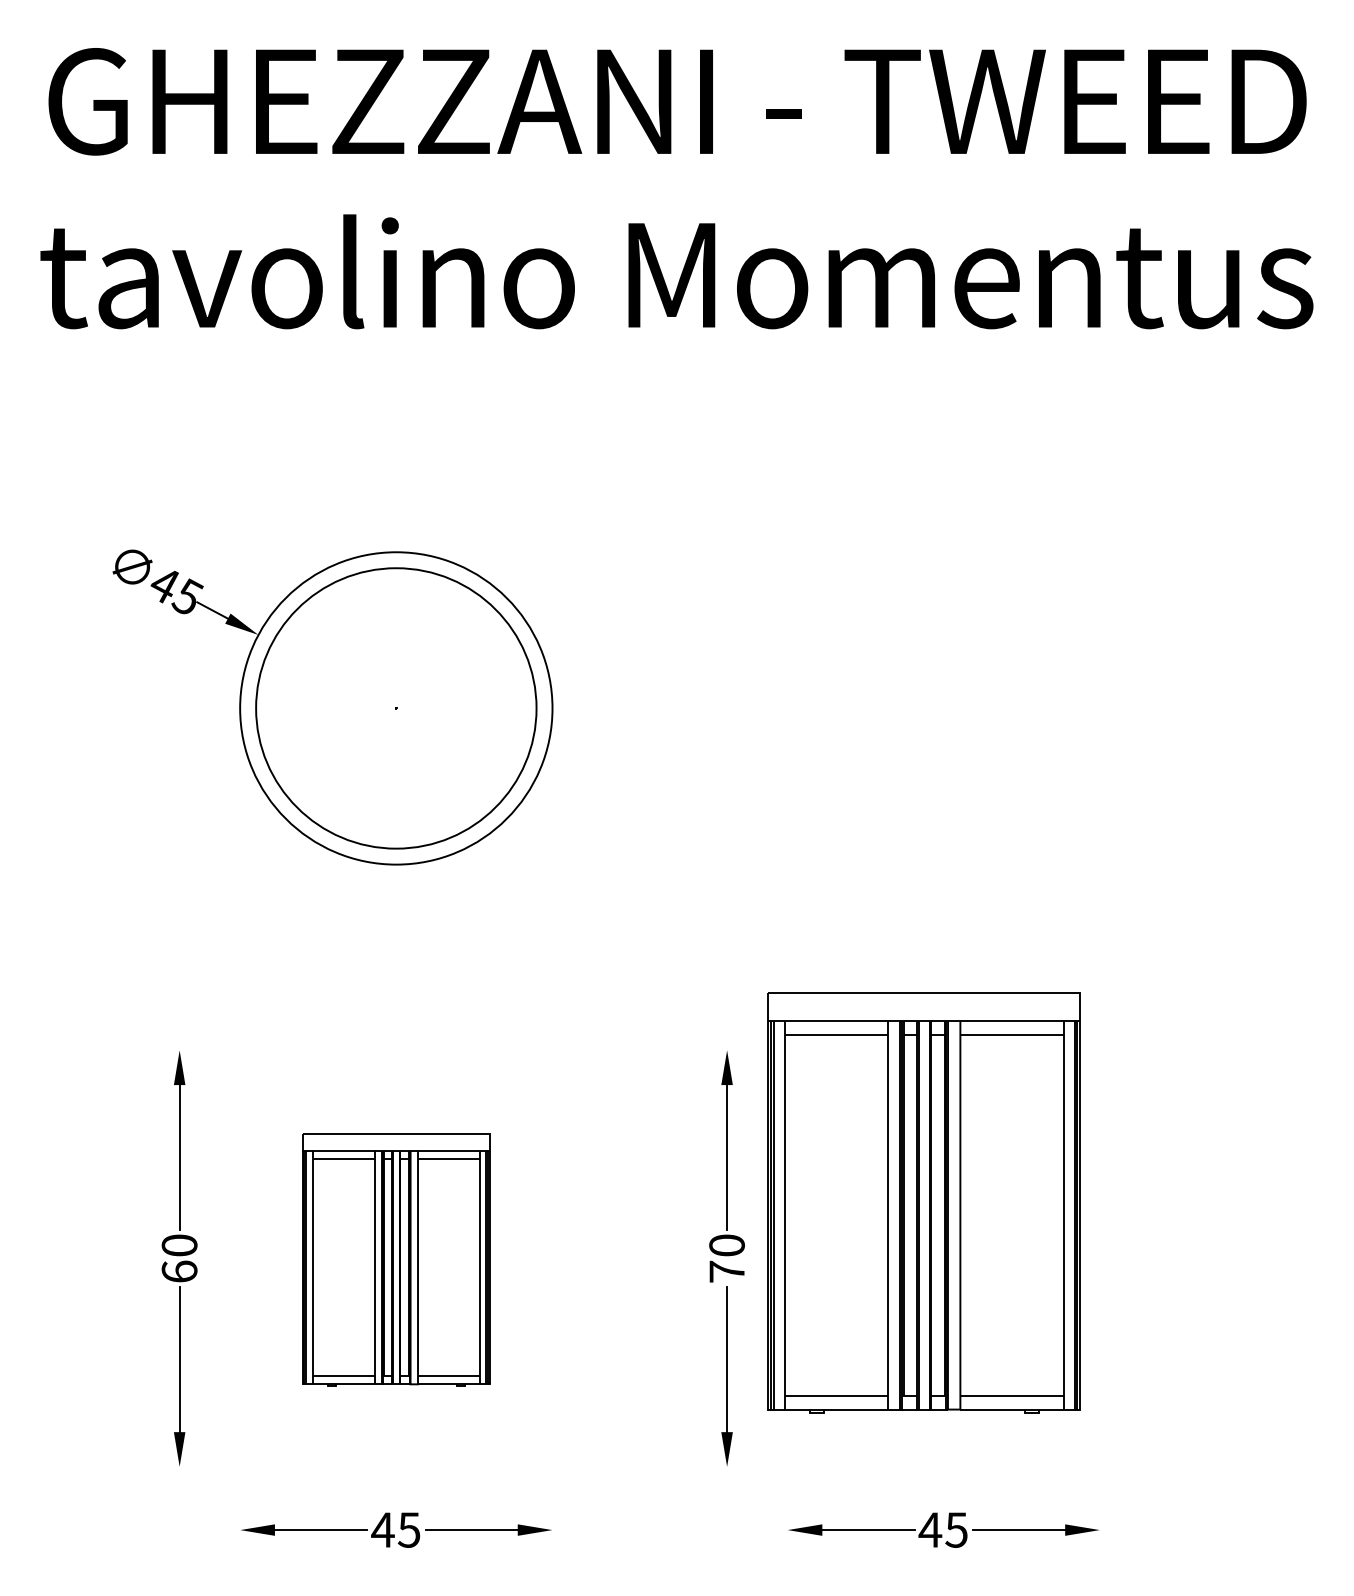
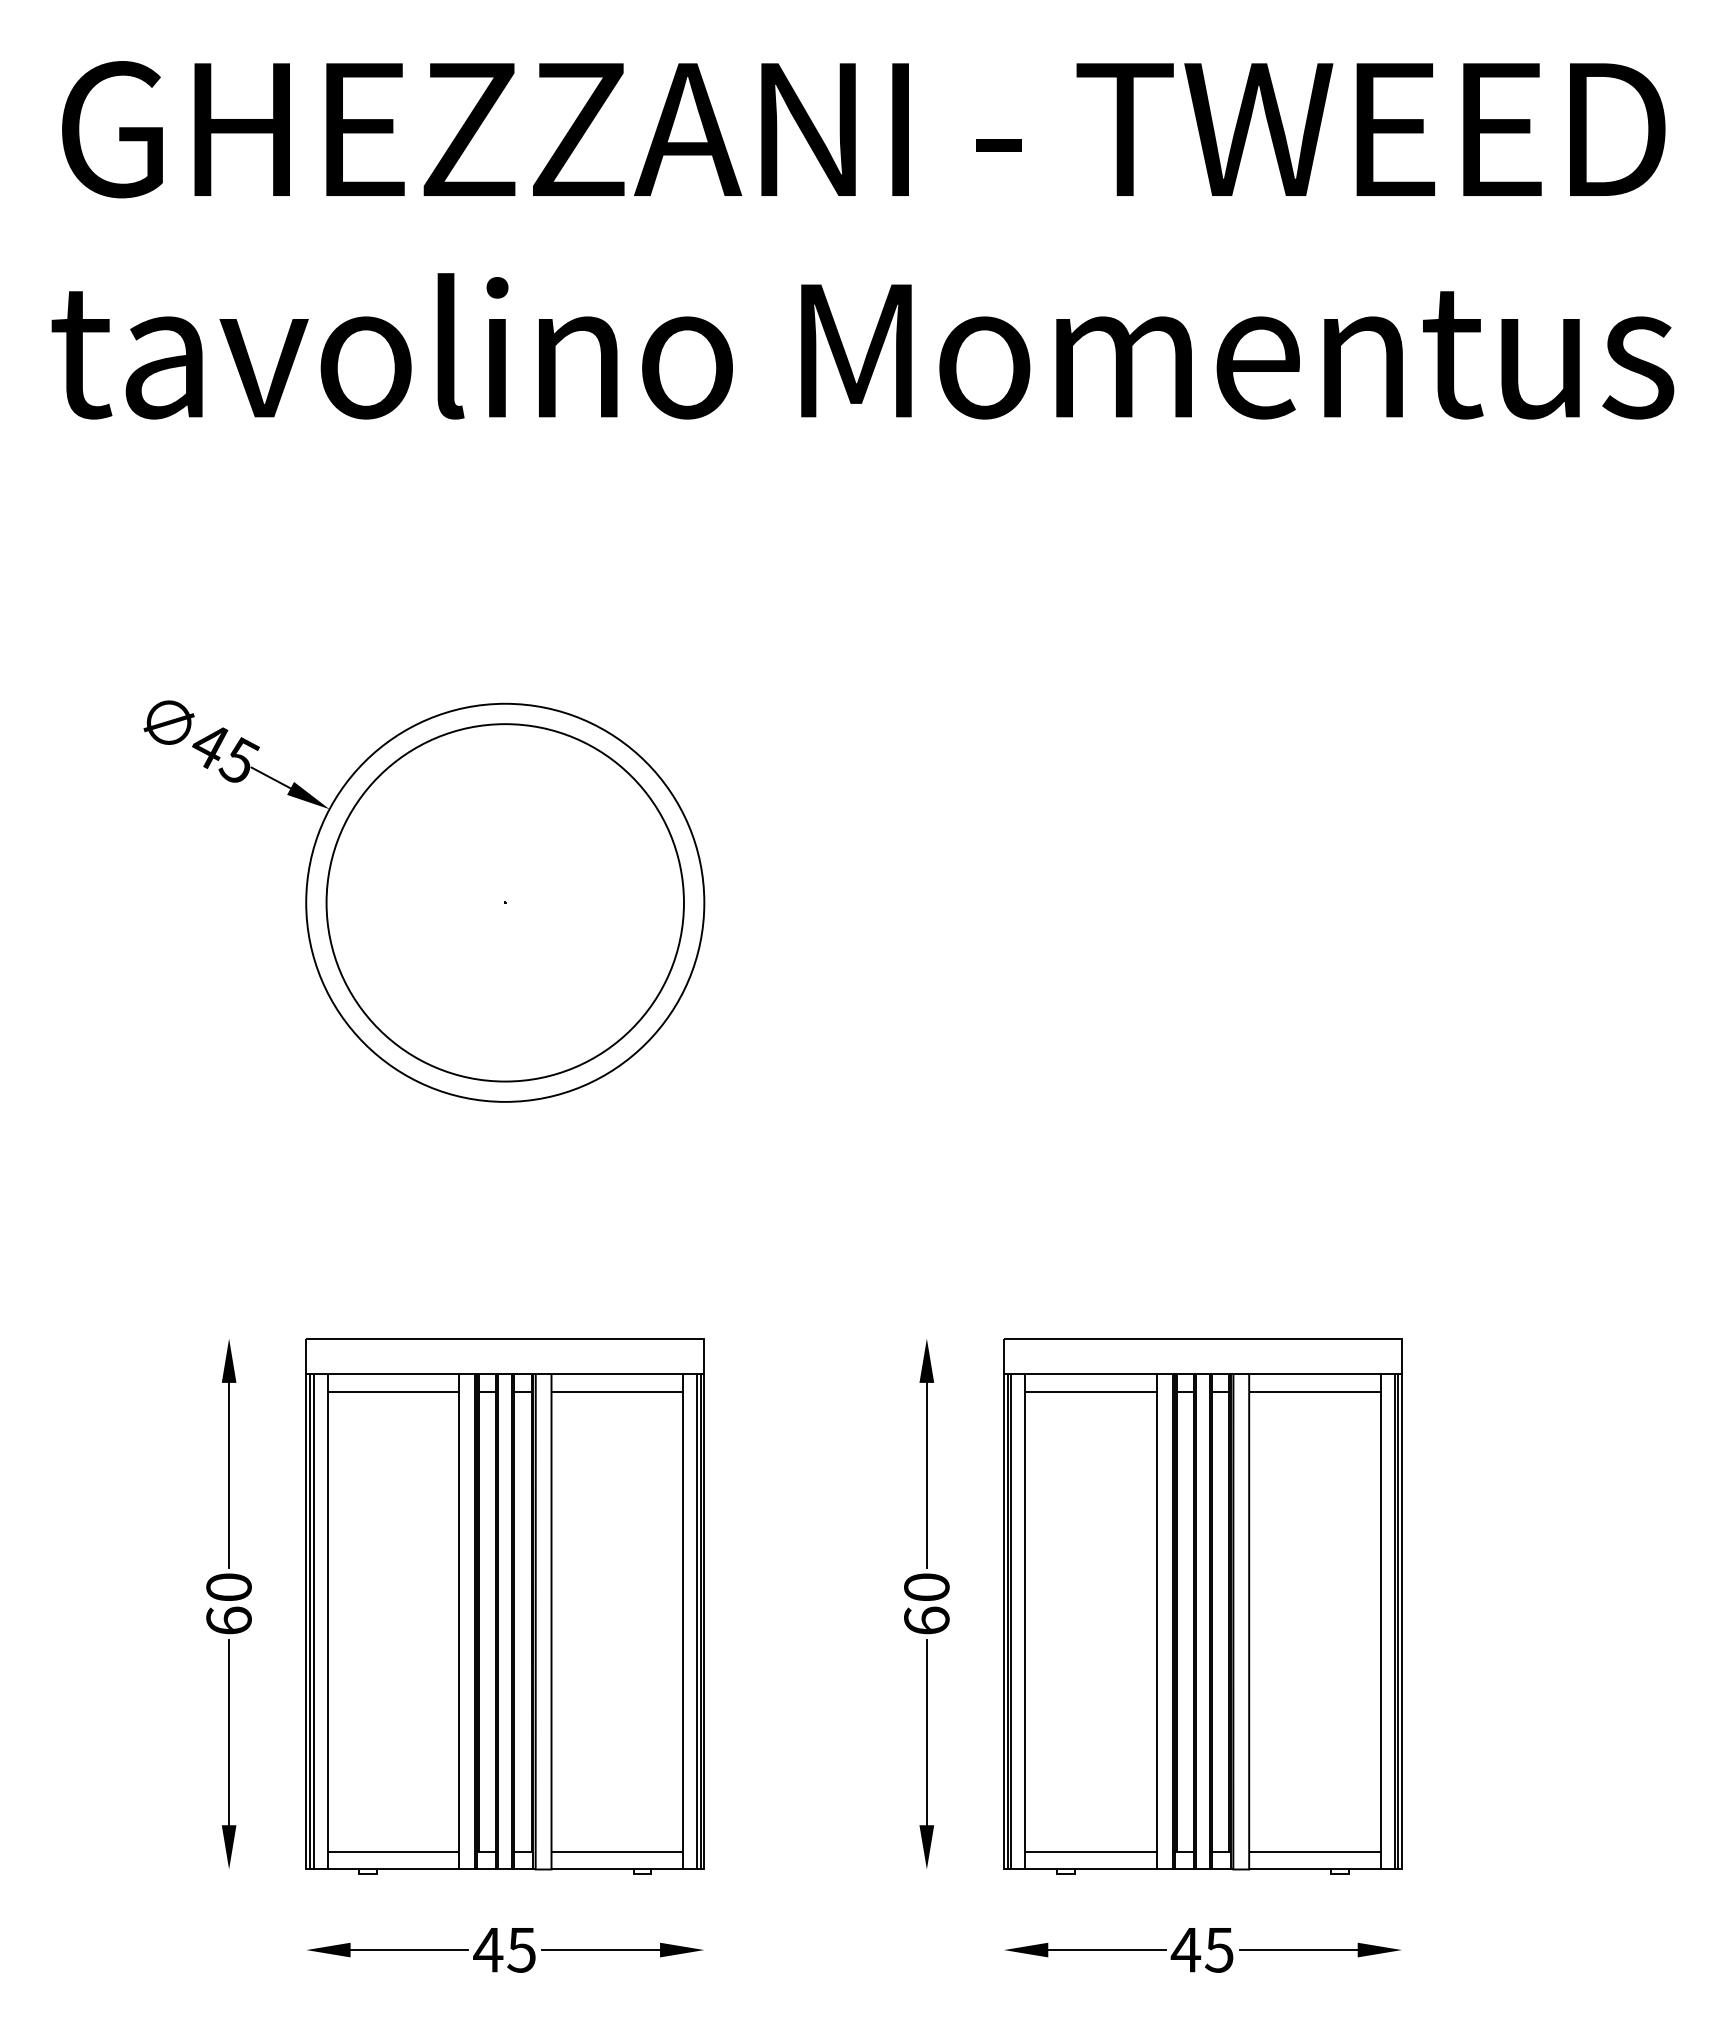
part: (923, 1203) -> (1202, 1606), moved
part: (395, 1260) -> (504, 1606), size x1.67
text: (726, 1271) -> (926, 1620), 70 -> 60

